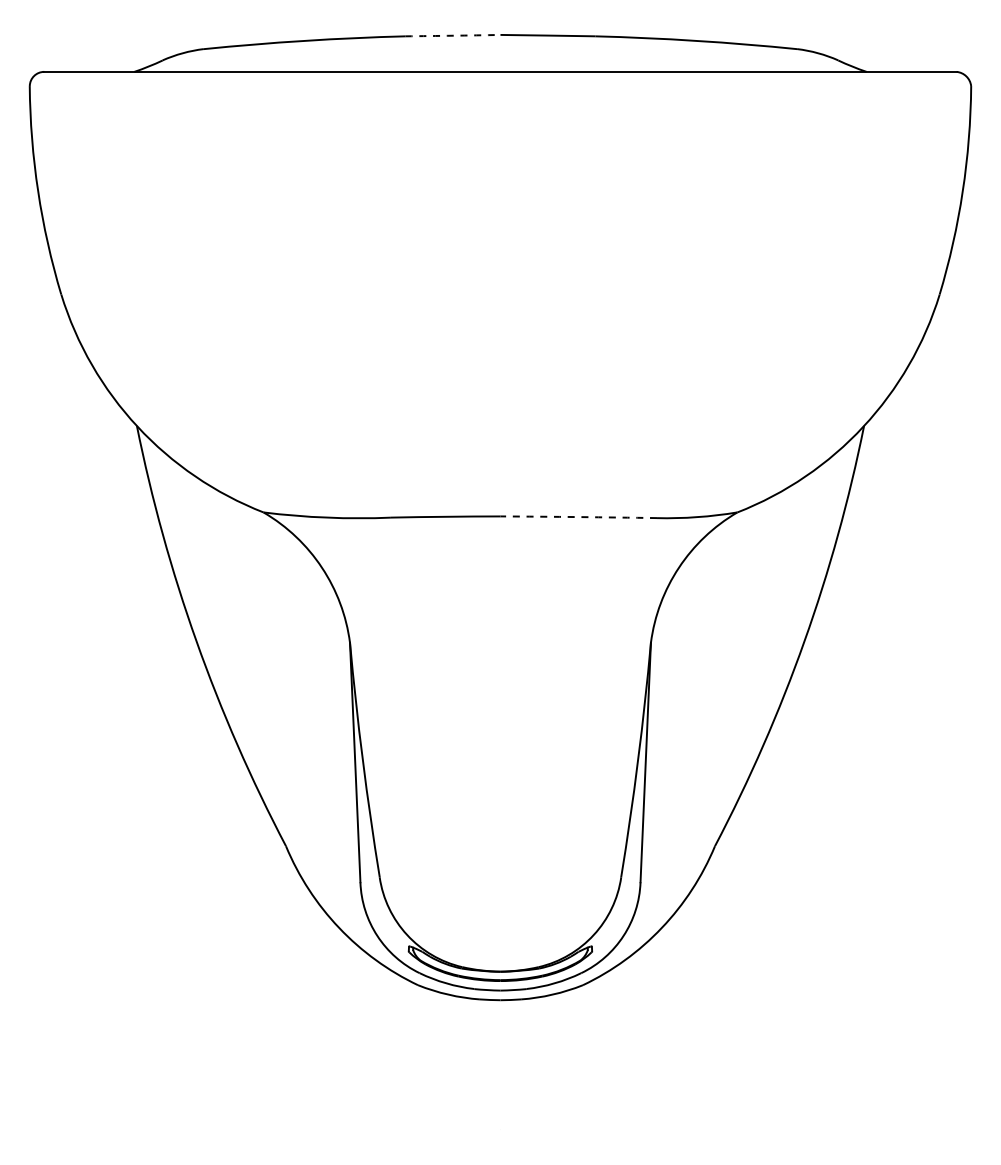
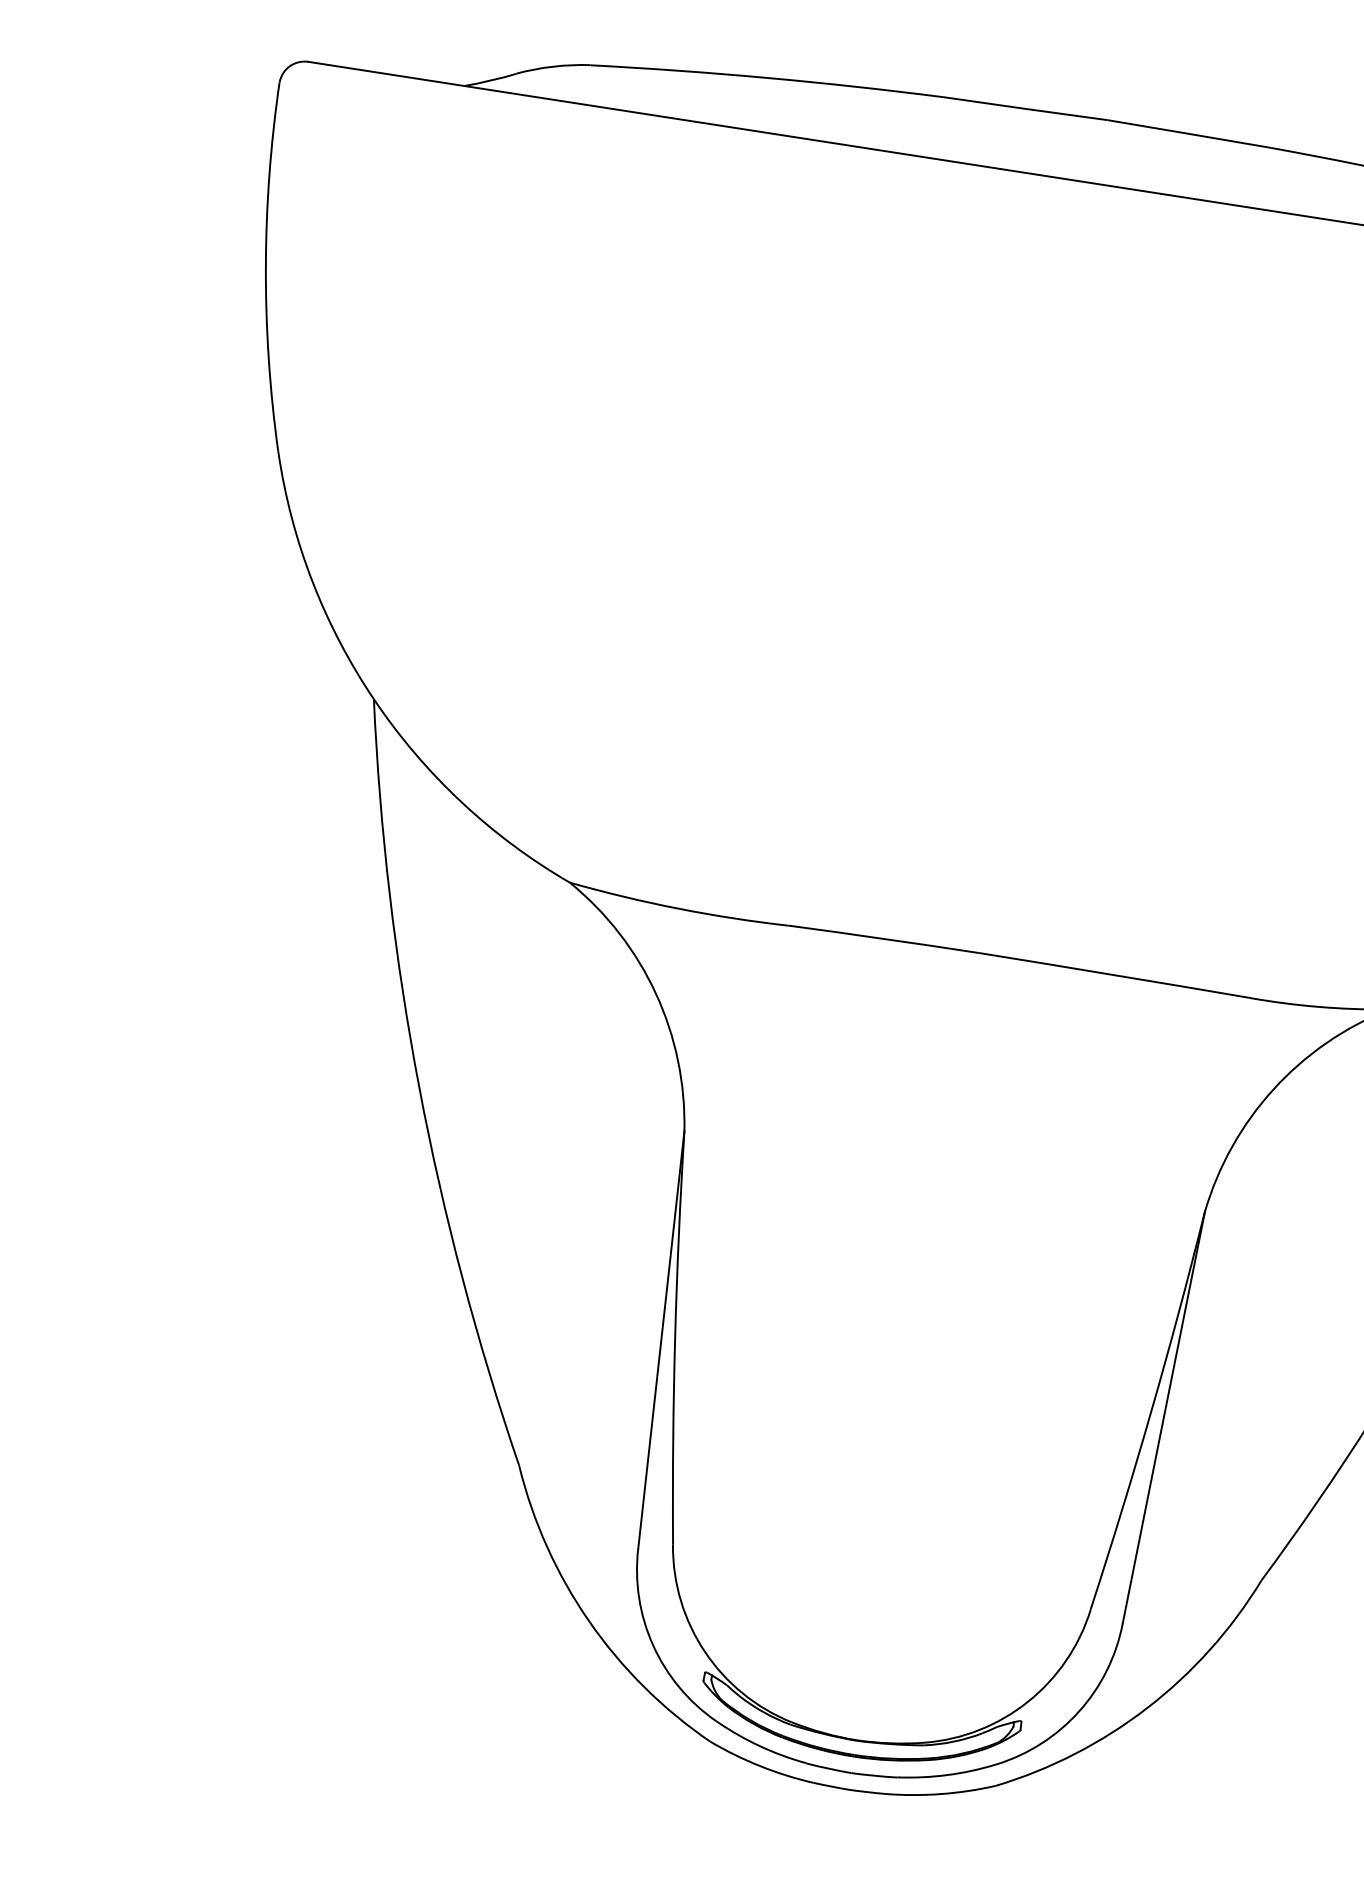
arc: (453, 35) -> (1026, 108), dashed -> solid
arc: (578, 517) -> (1113, 975), dashed -> solid

